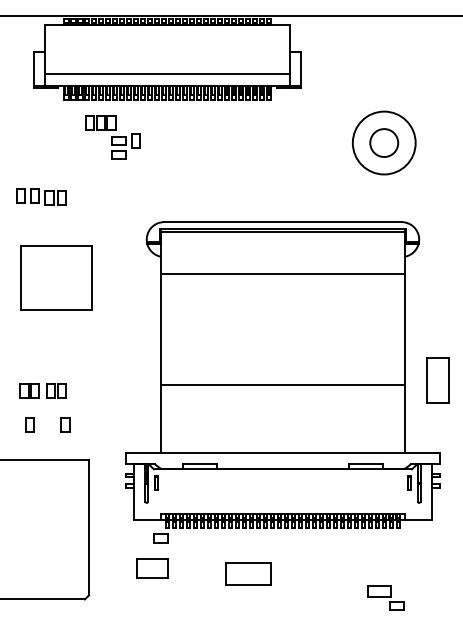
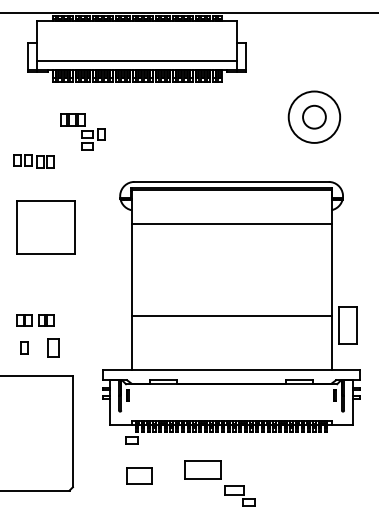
part: (112, 137) -> (82, 131), moved
part: (437, 380) -> (347, 325), moved
part: (65, 424) -> (53, 347), size x1.6
part: (152, 568) -> (139, 475), moved
part: (385, 597) -> (239, 495), moved

